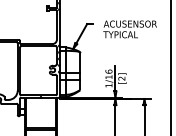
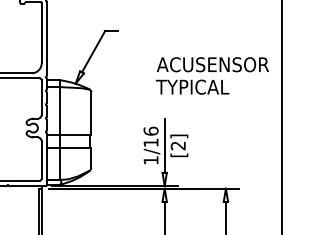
text: (129, 29) -> (211, 76), moved

